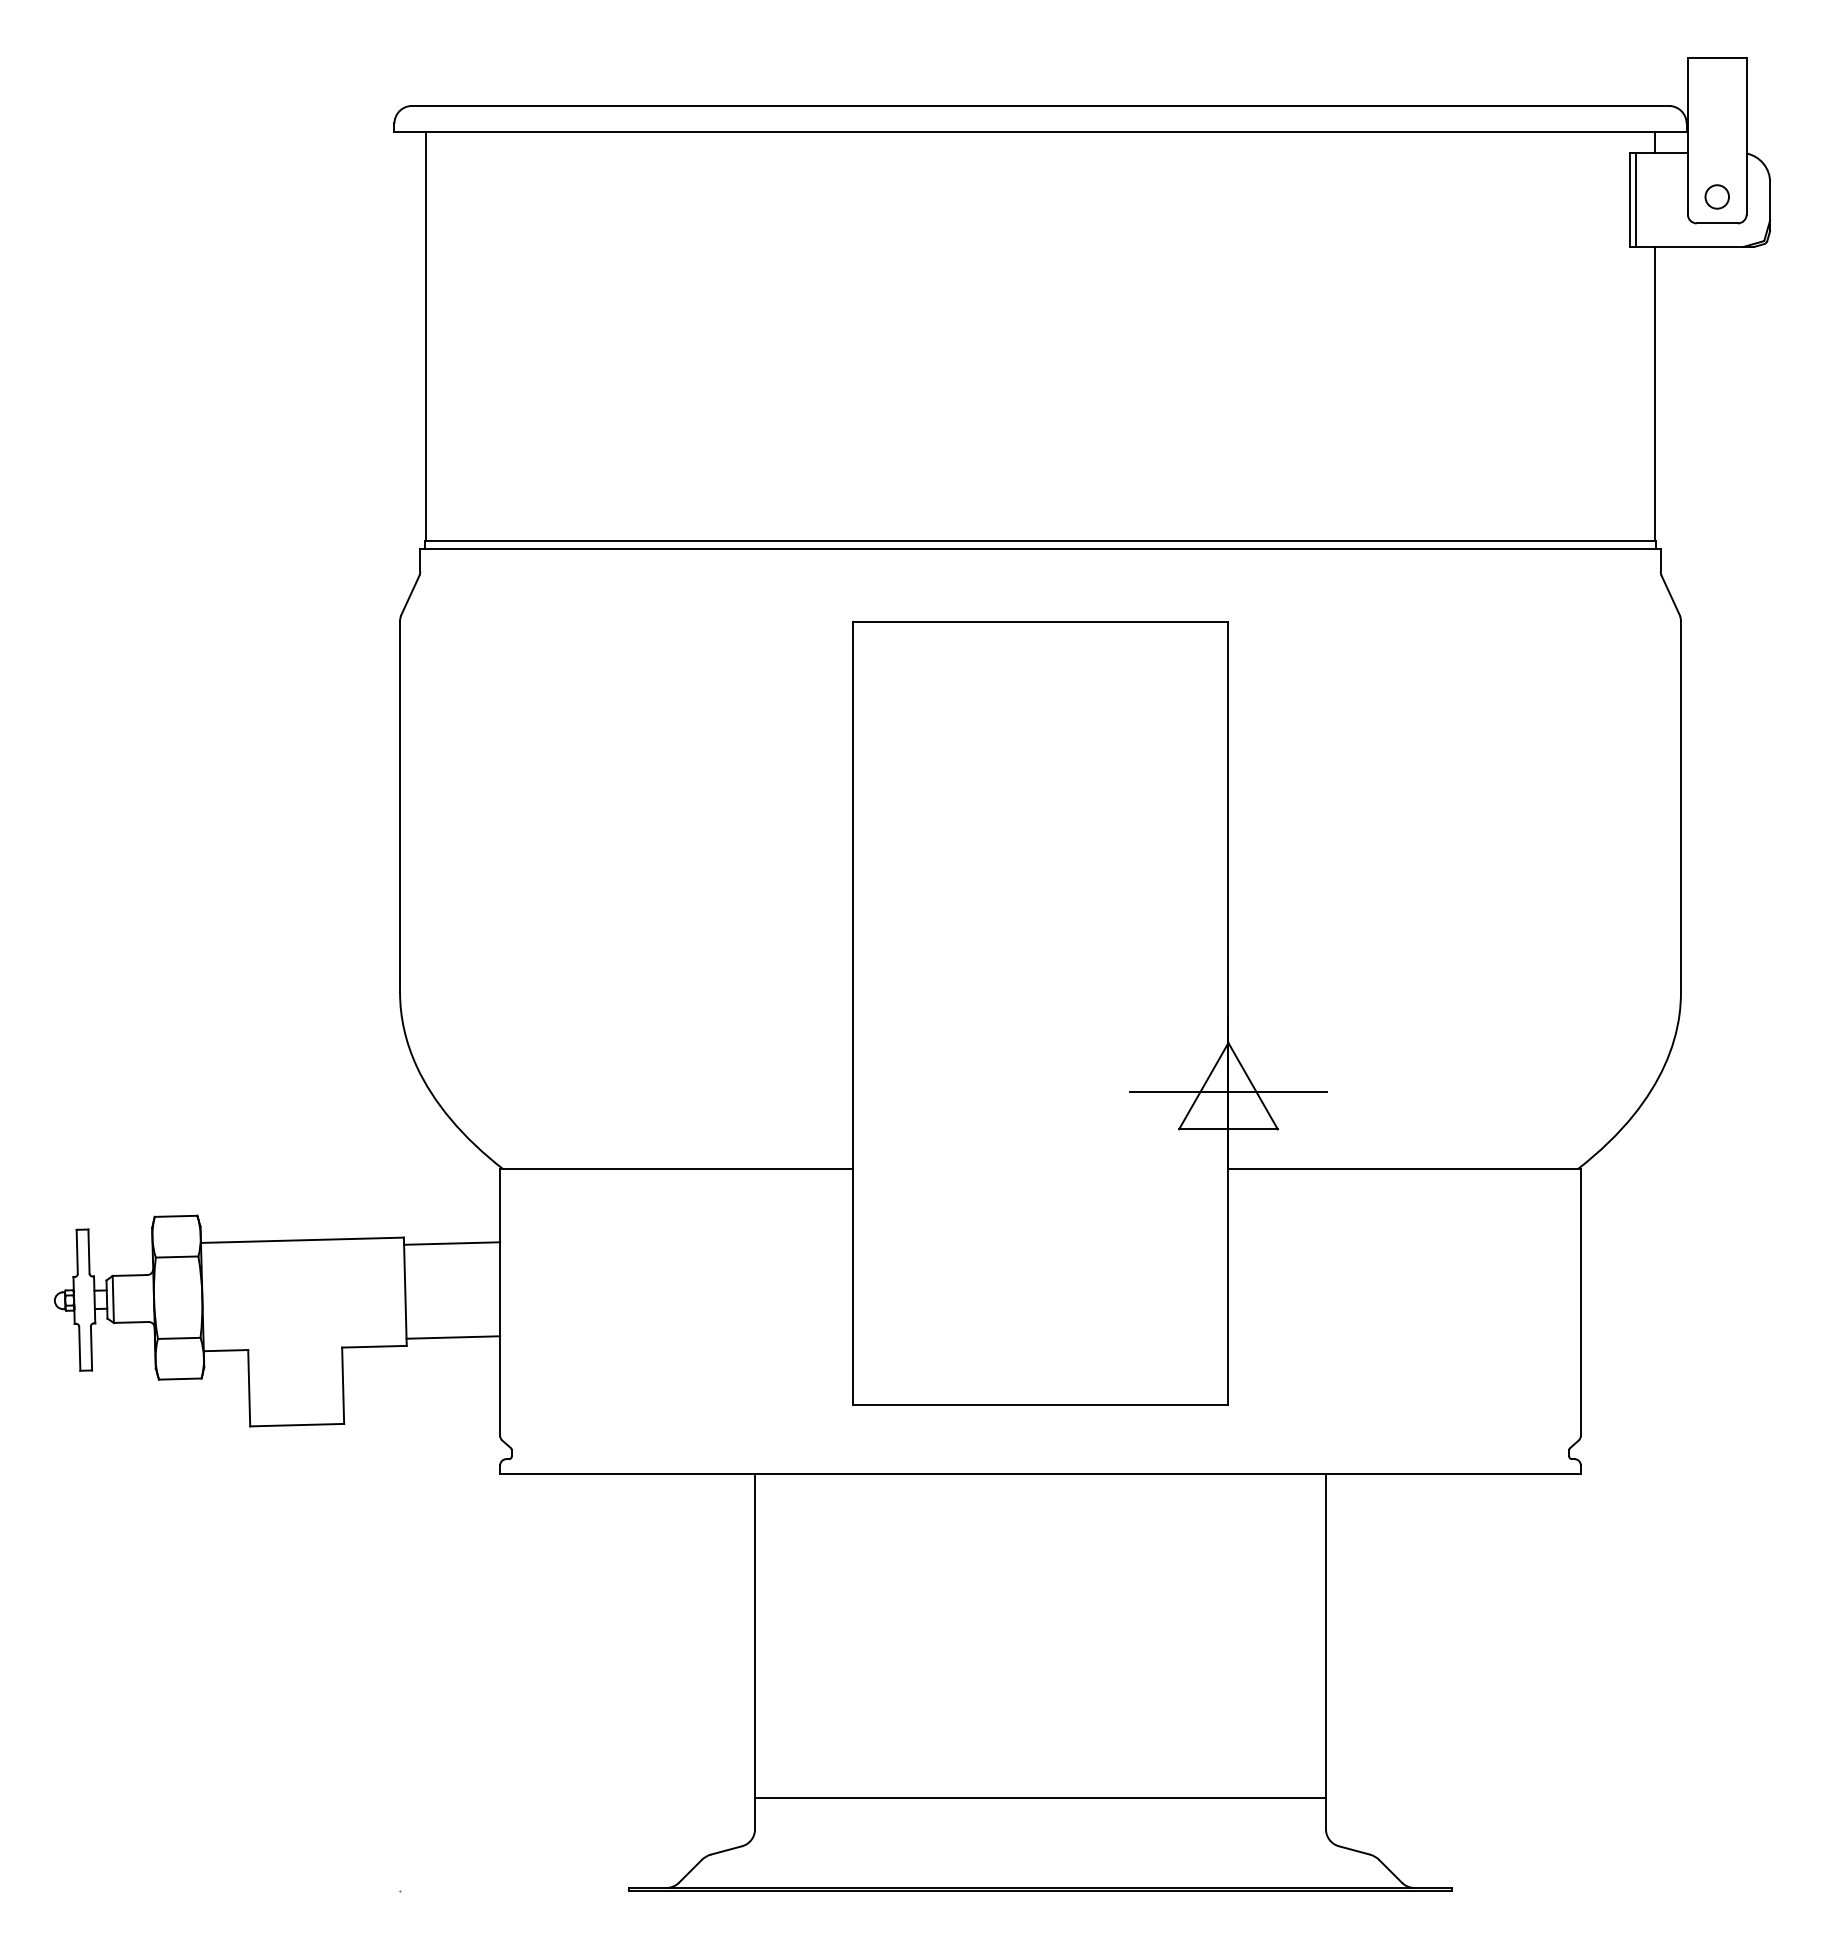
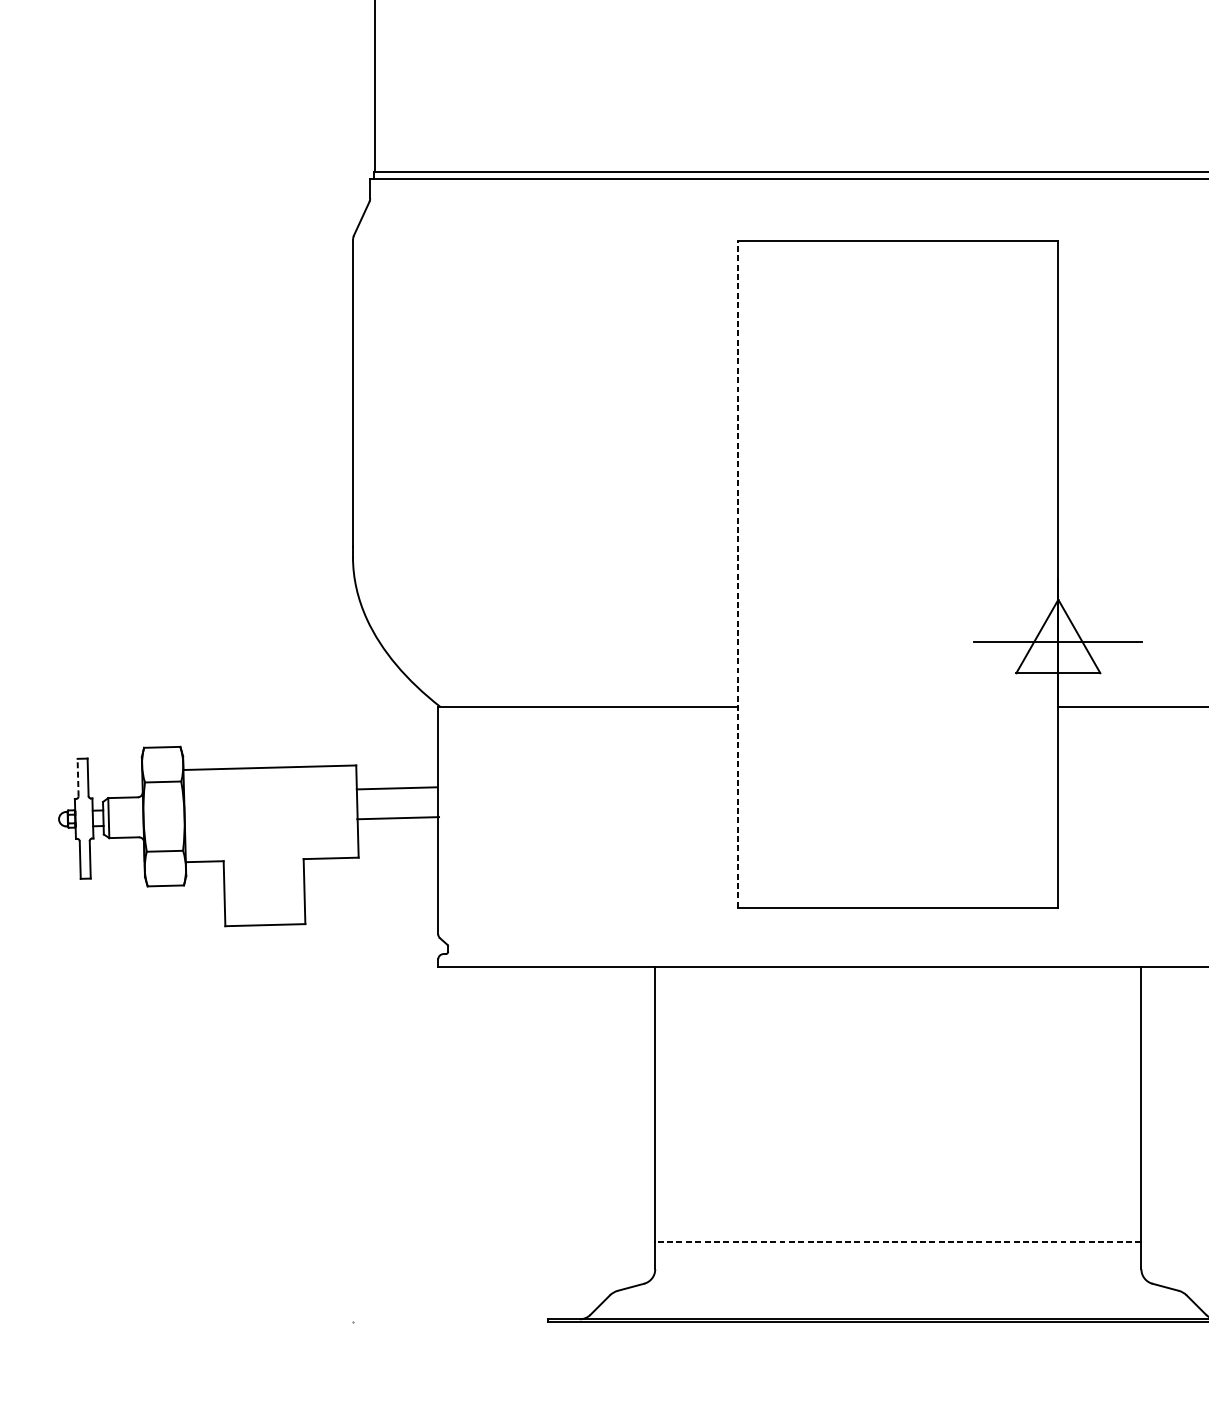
line: (852, 1012) -> (738, 573), solid -> dashed
line: (452, 1243) -> (398, 818), moved
line: (77, 1251) -> (78, 777), solid -> dashed
line: (453, 1337) -> (396, 788), moved
line: (1040, 1797) -> (898, 1242), solid -> dashed

